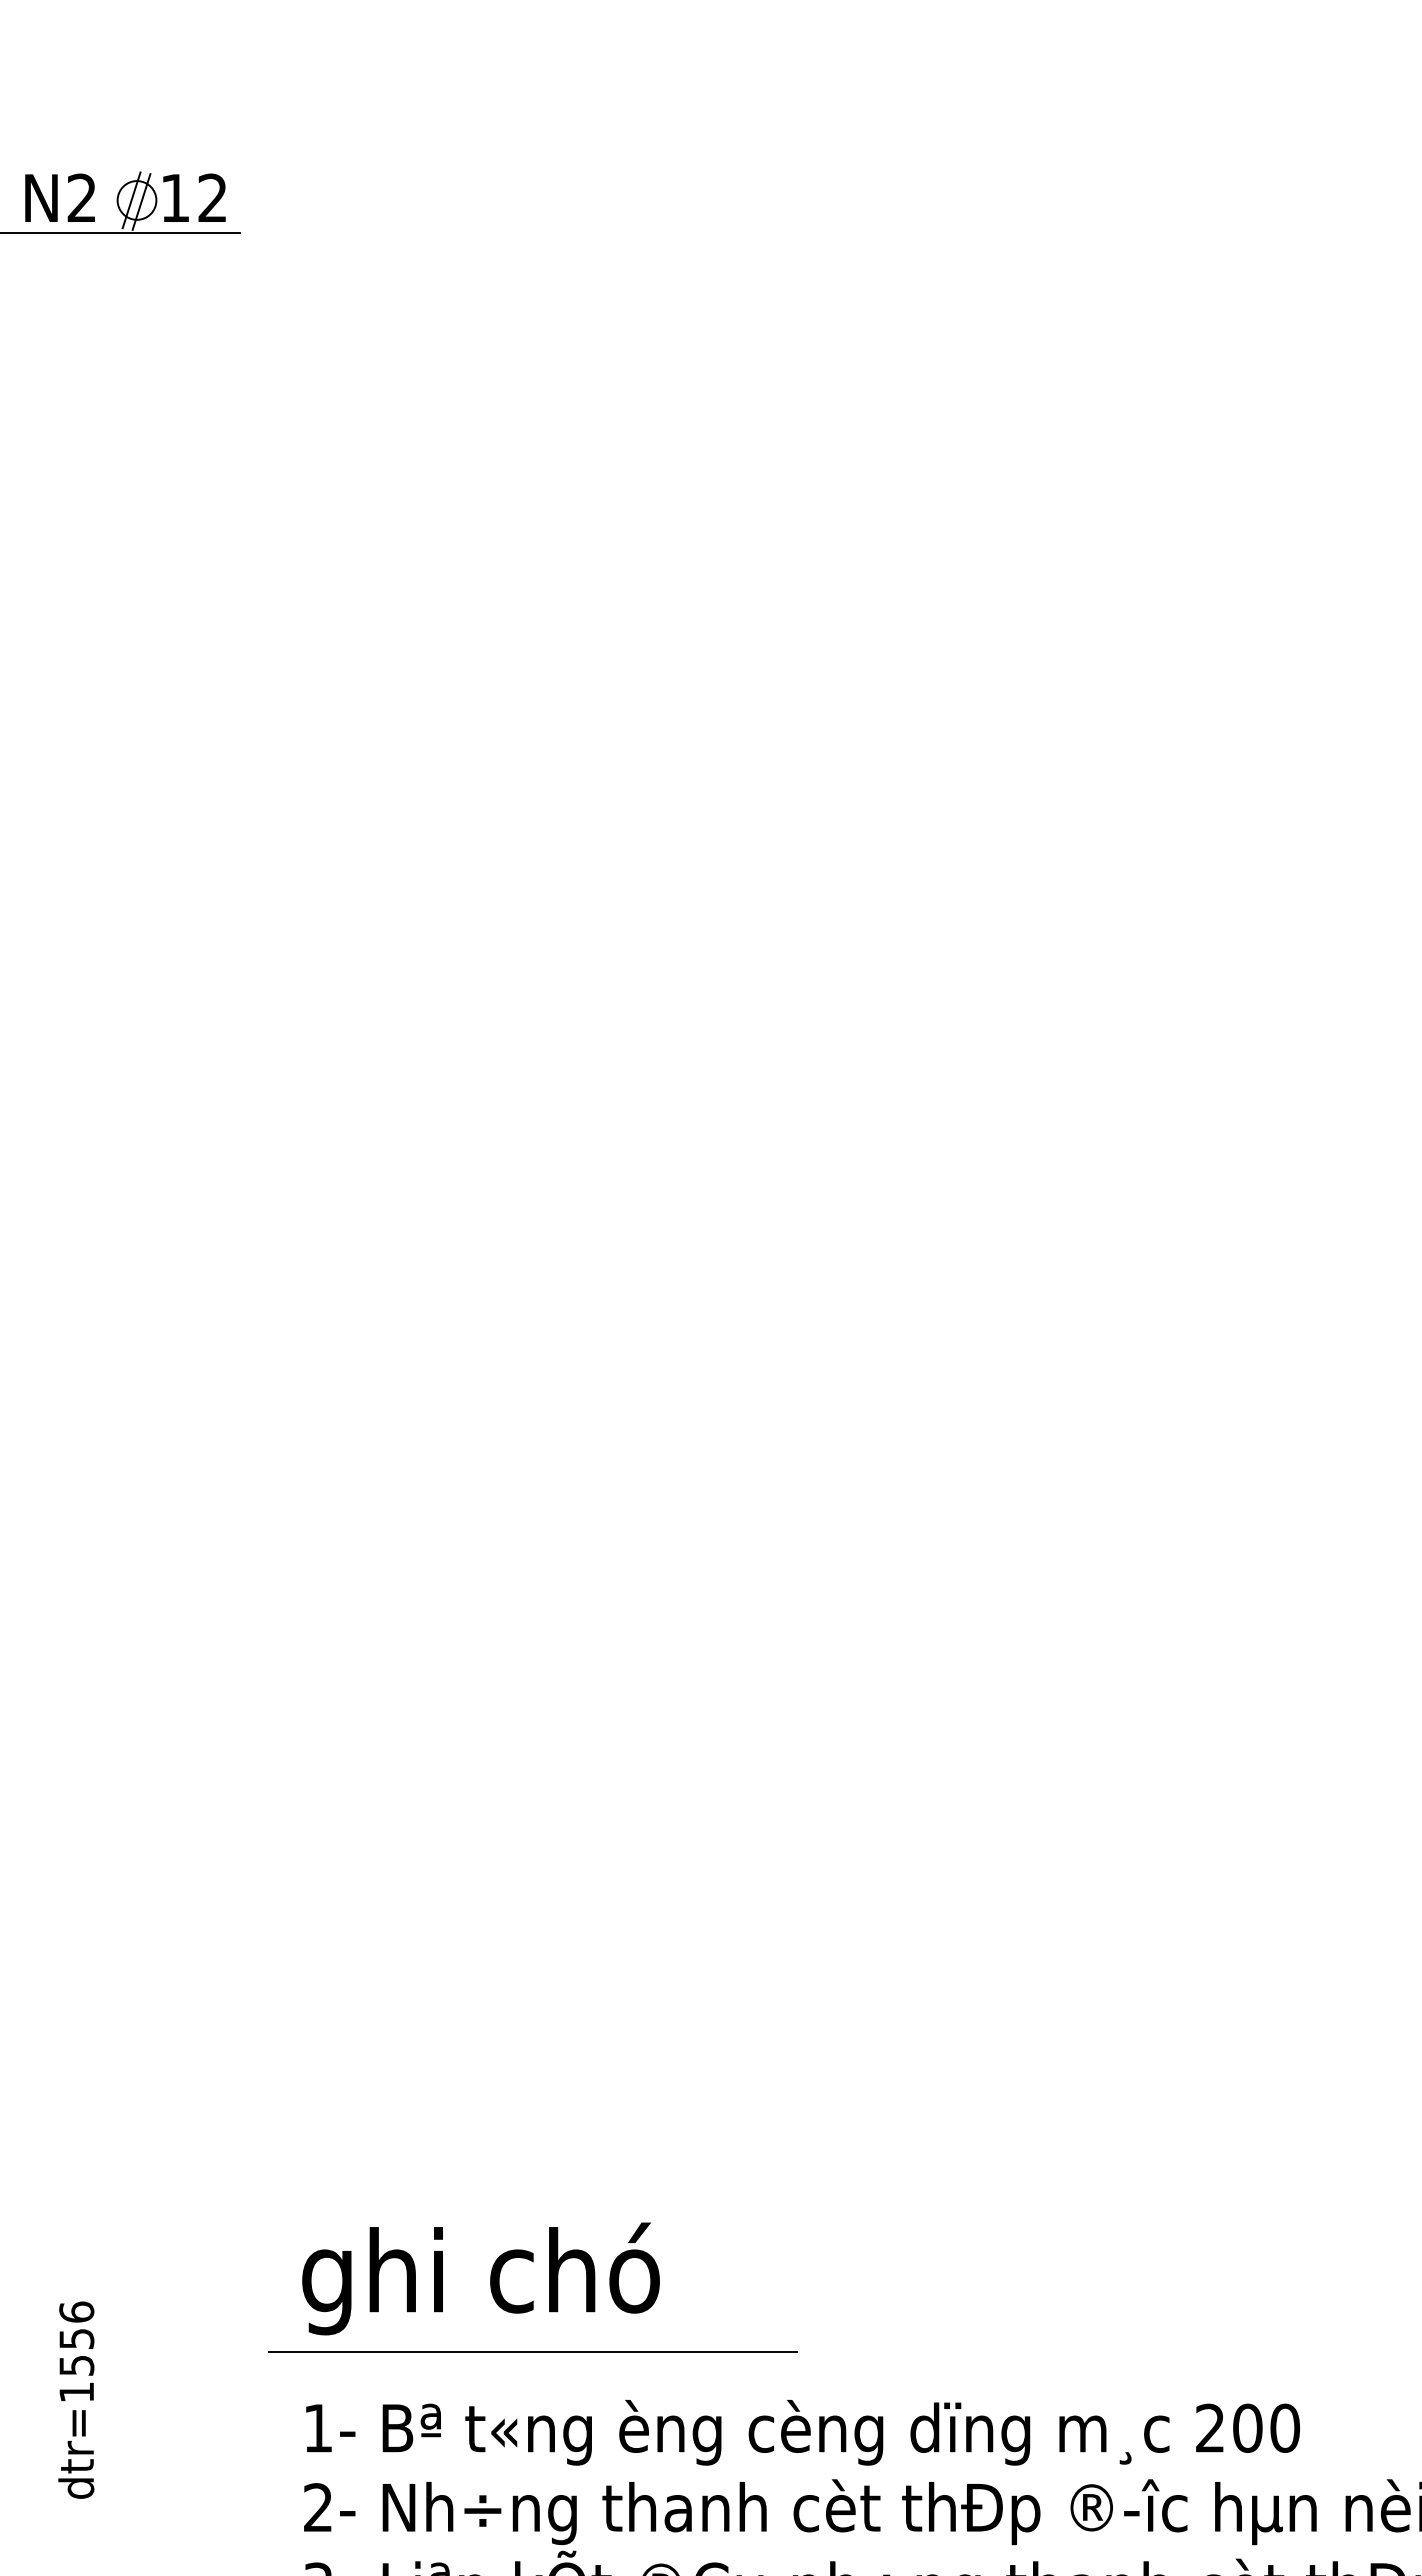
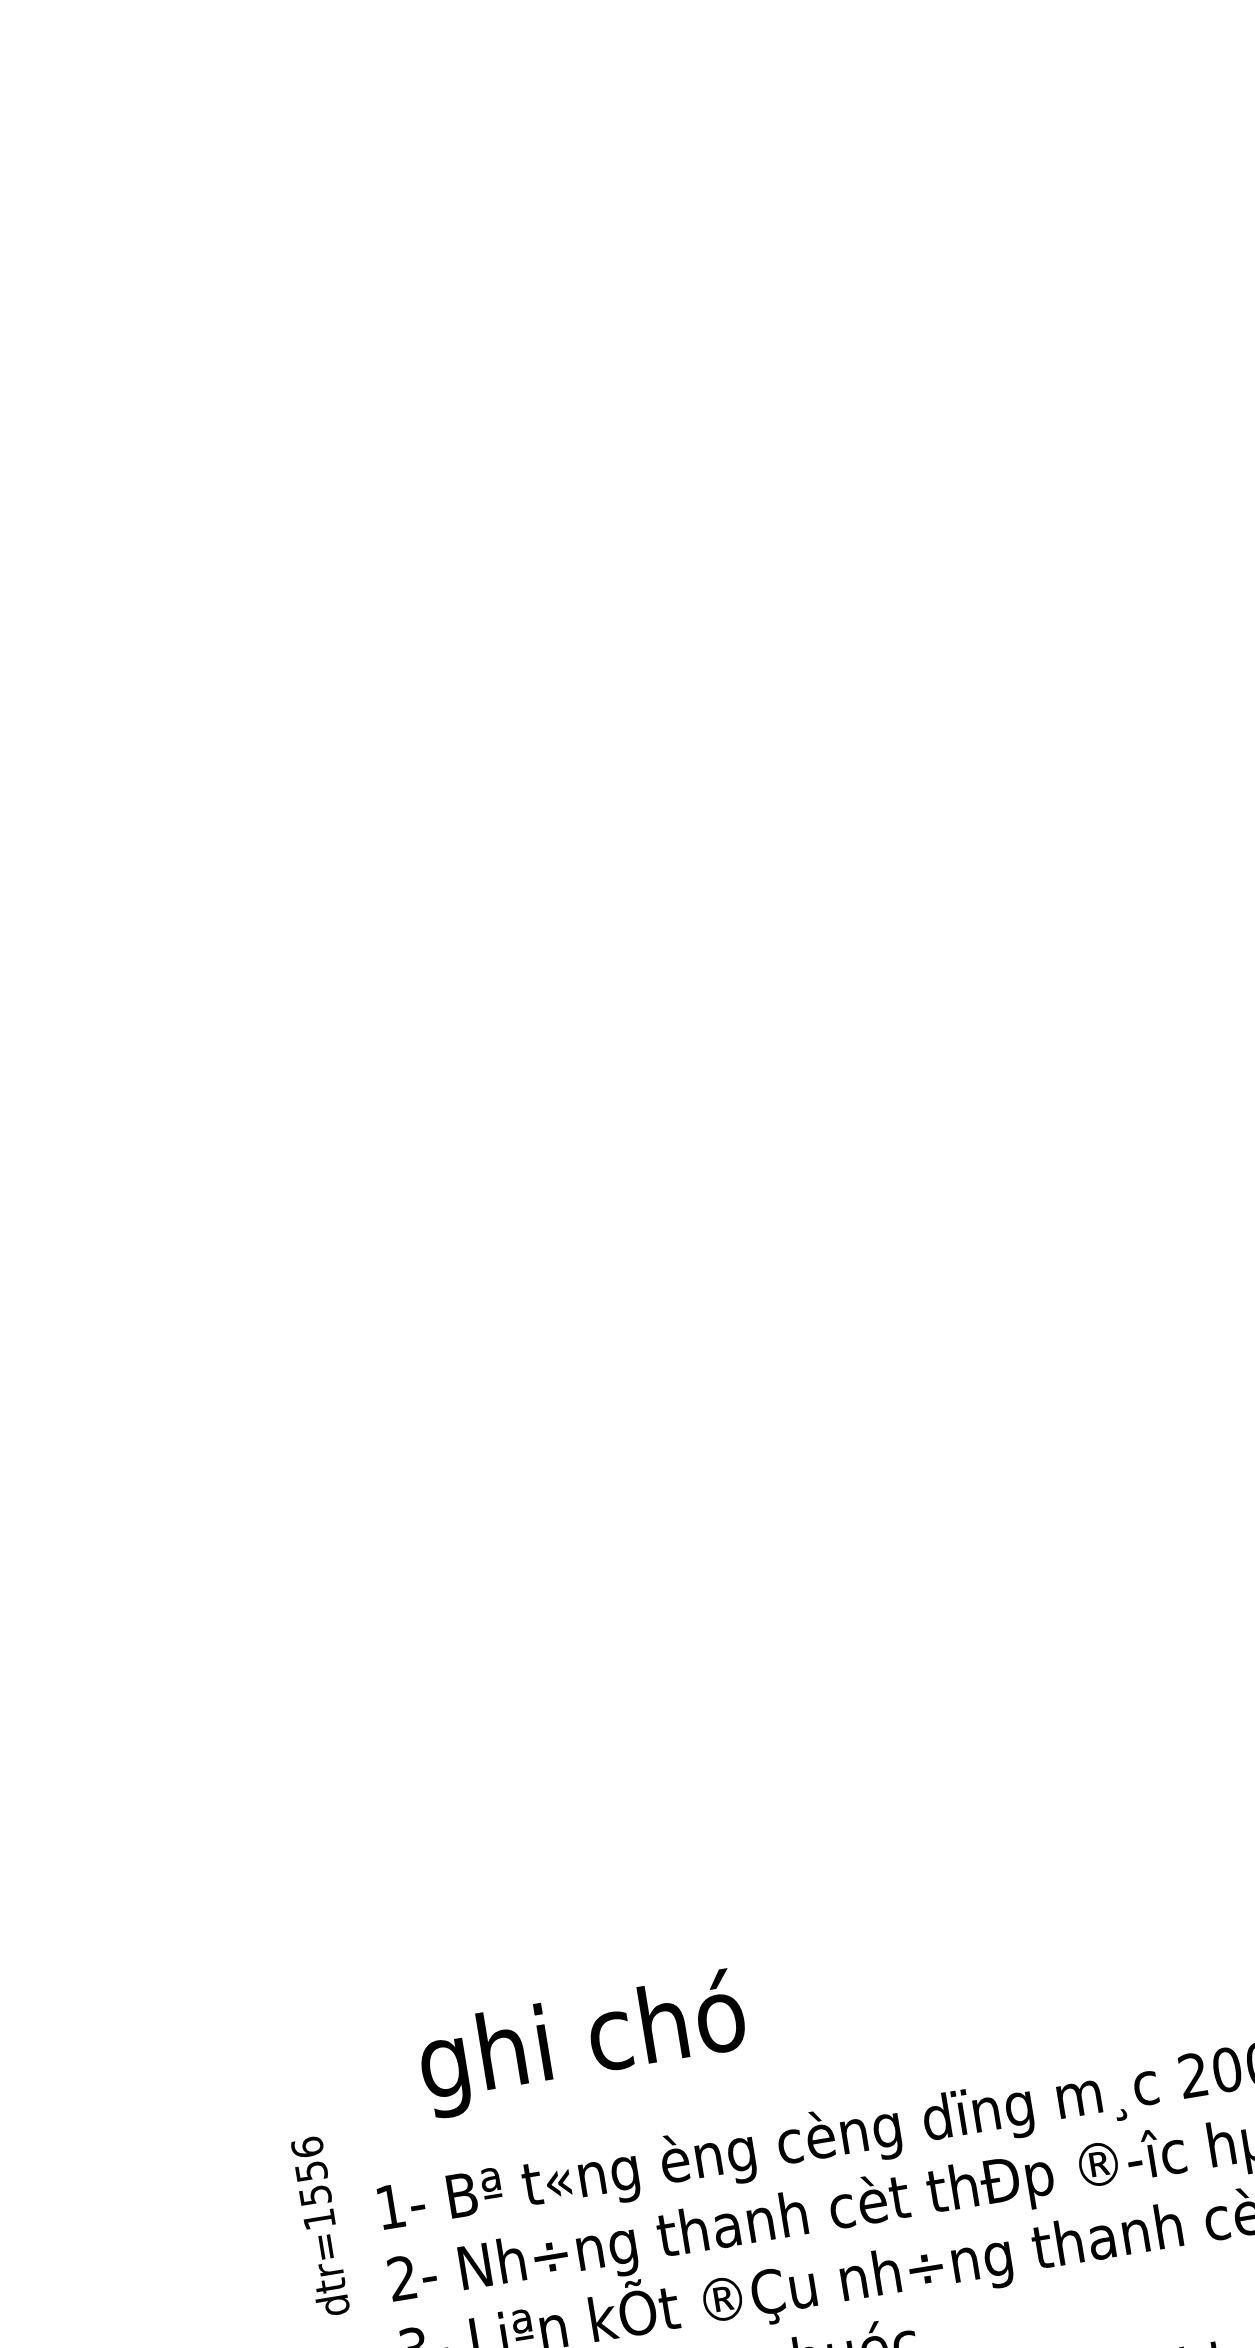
text: (480, 2278) -> (582, 2043), moved
line: (532, 2351) -> (572, 2106), removed
text: (76, 2399) -> (320, 2225), moved

